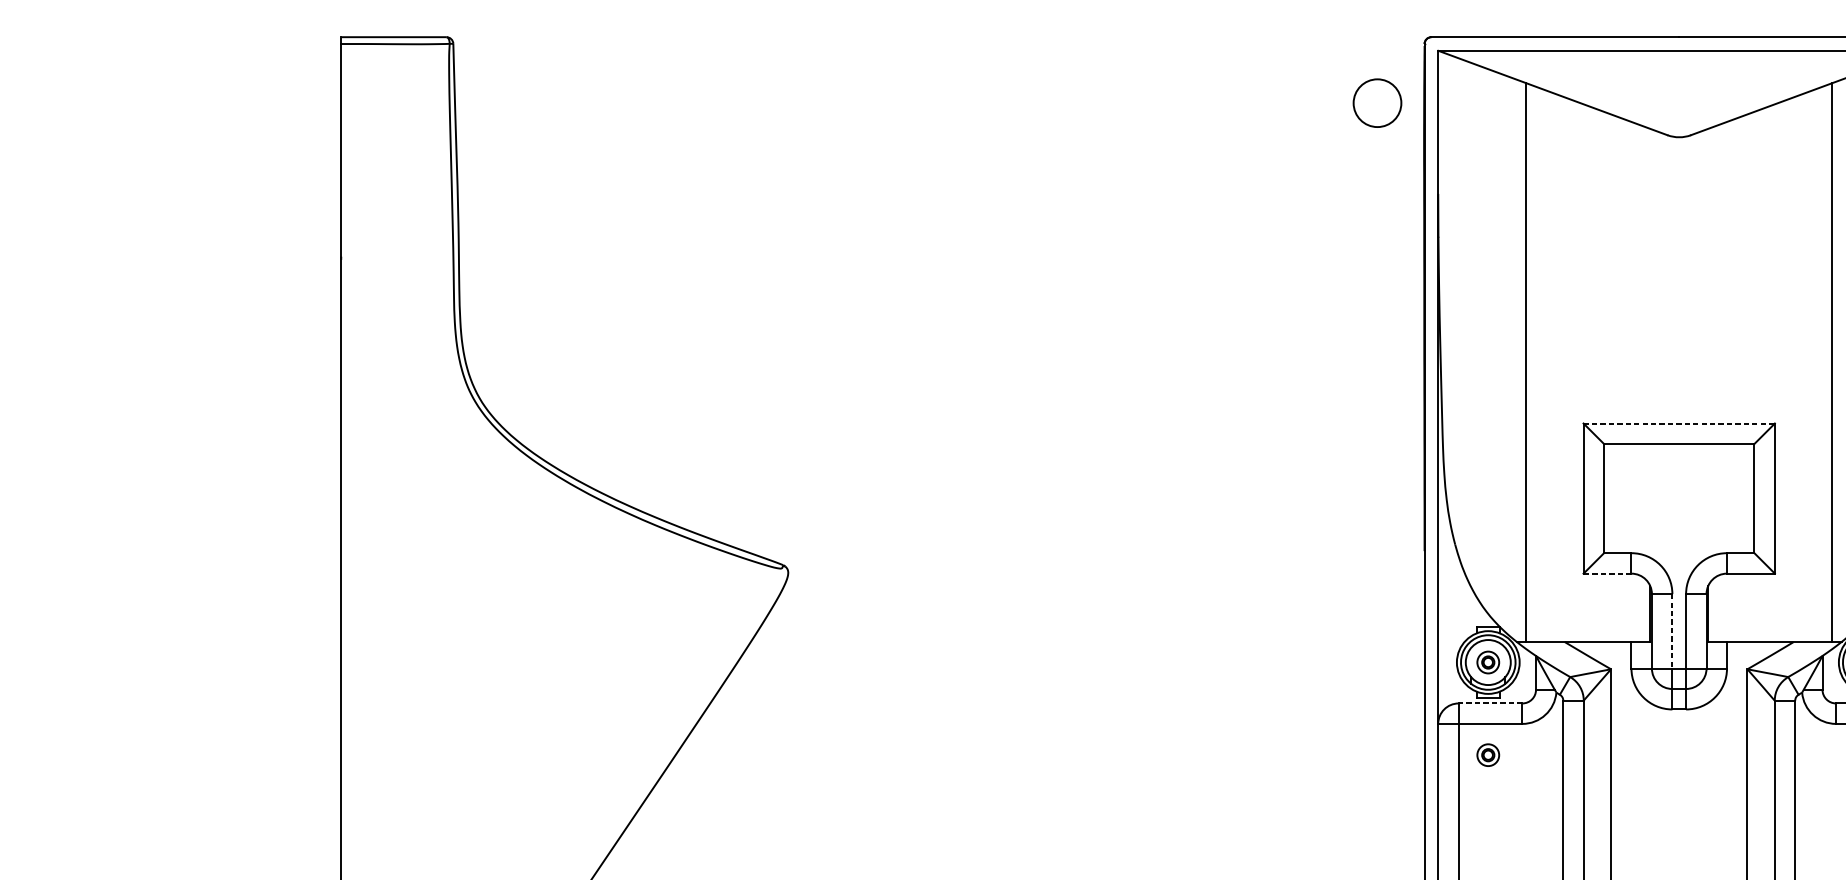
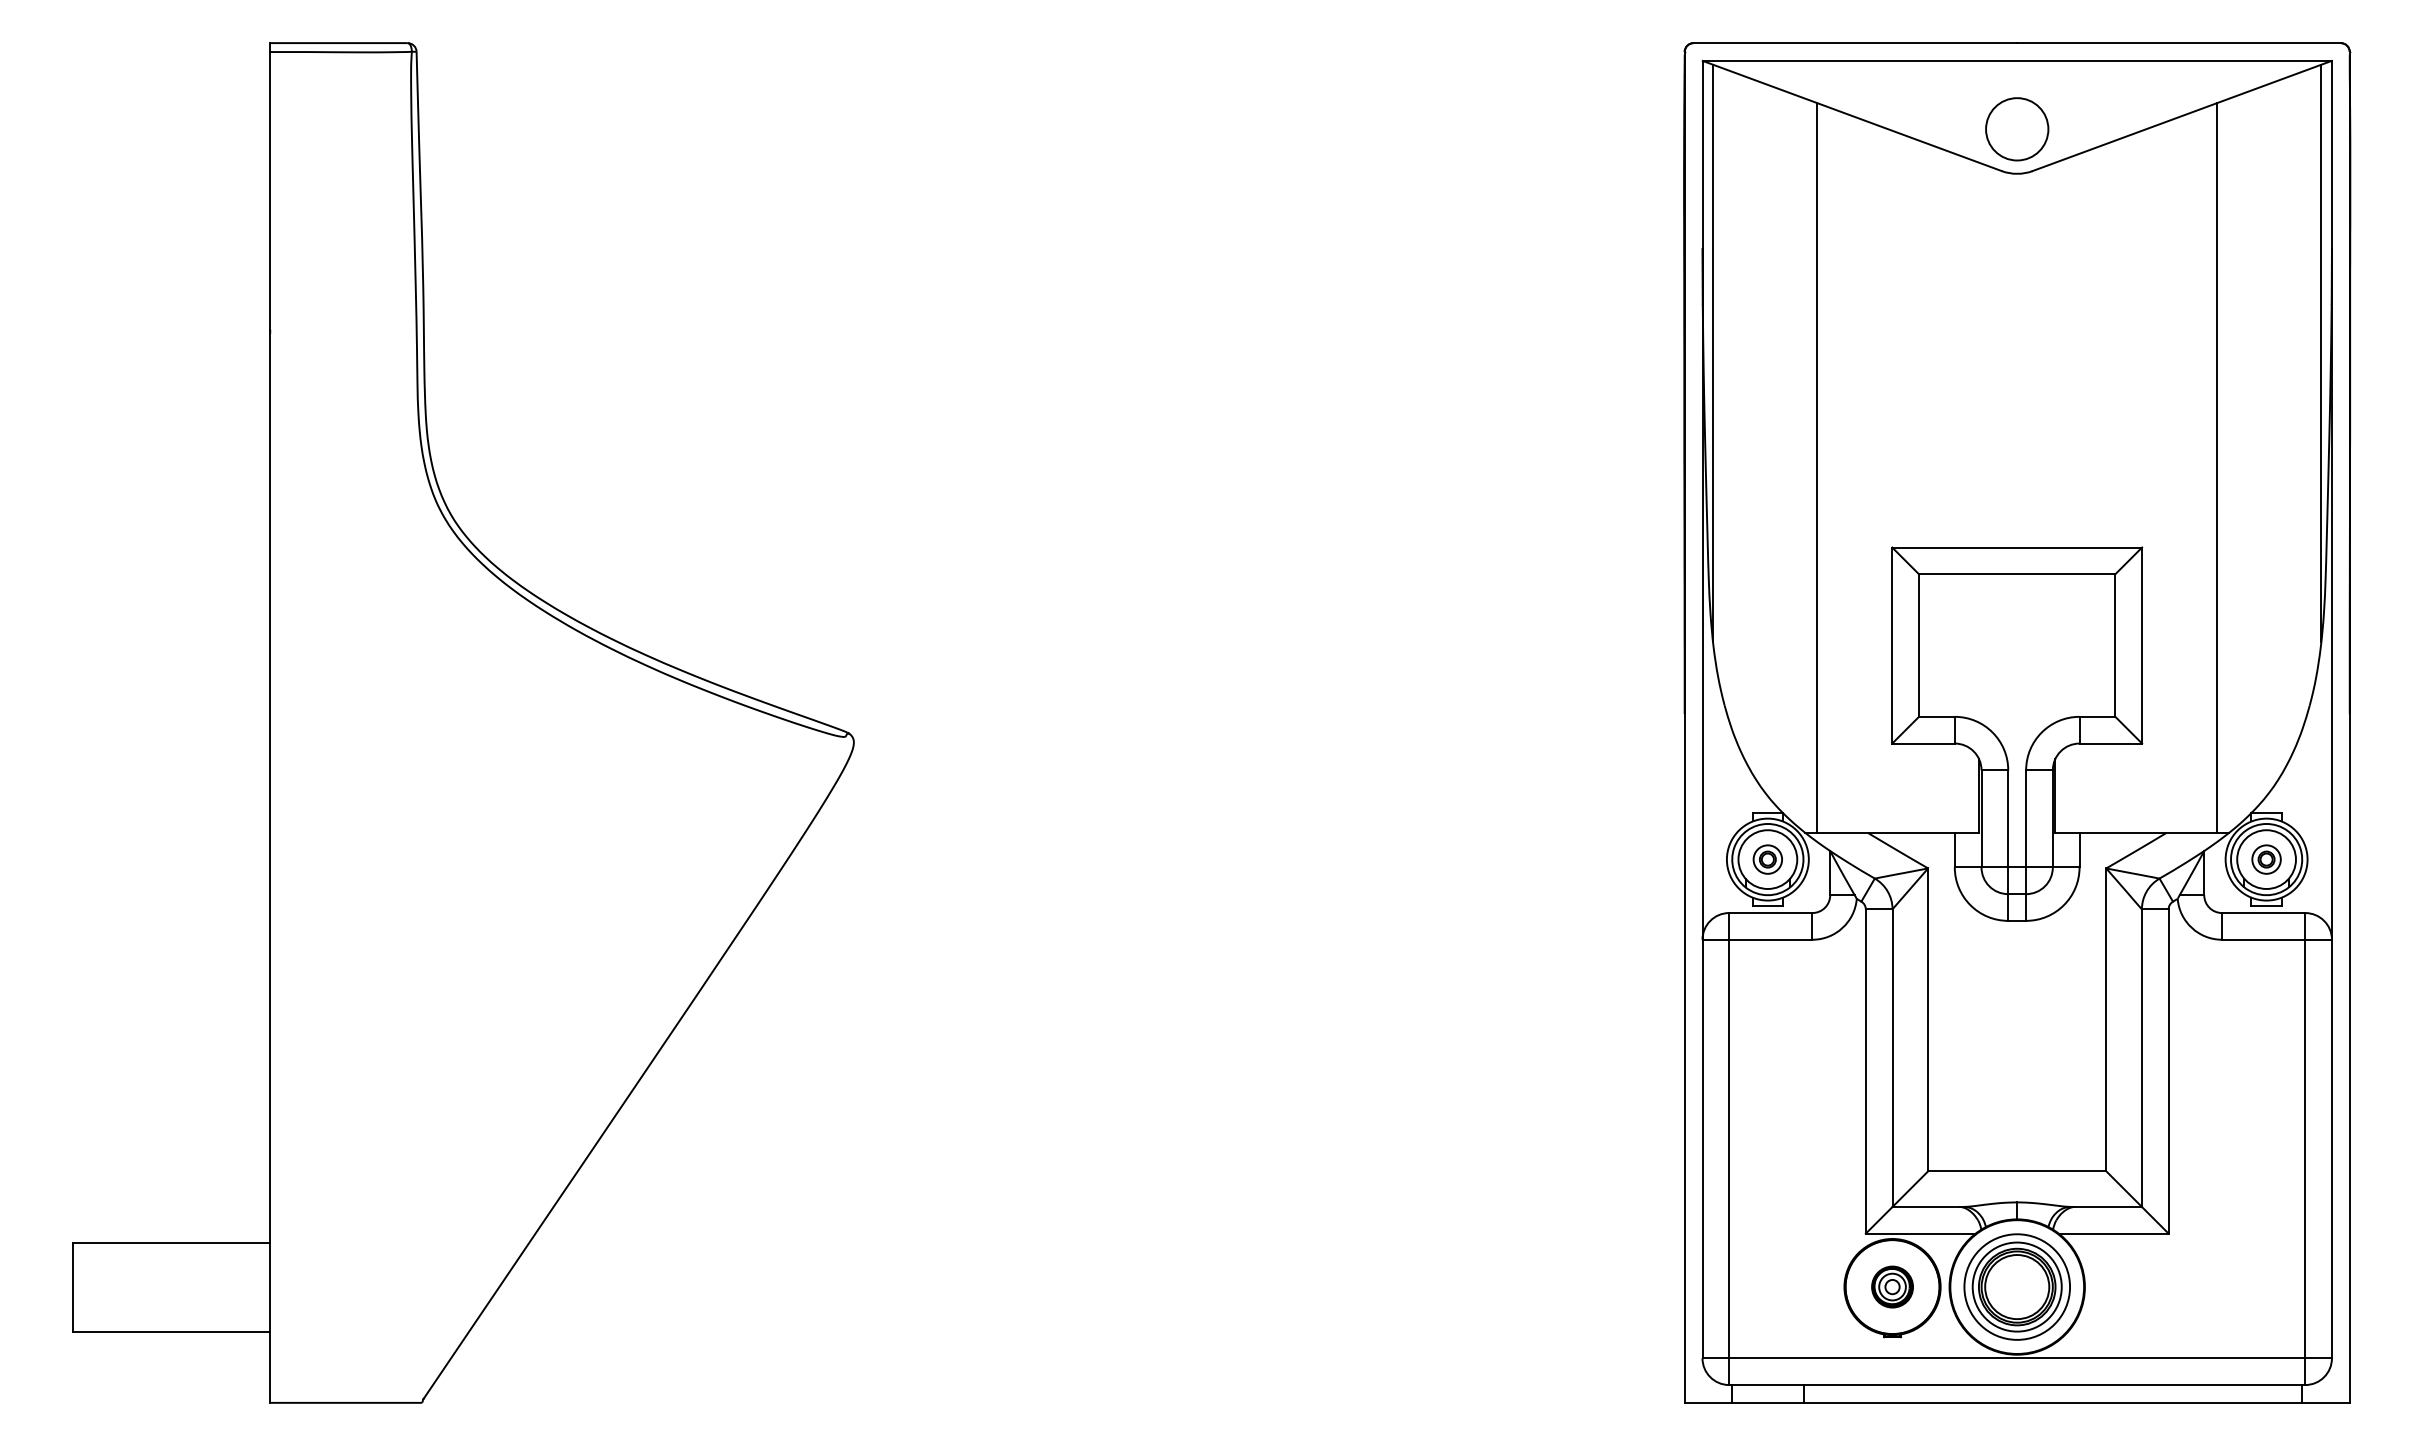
circle: (1377, 103) -> (2017, 129), moved
line: (1446, 274) -> (1713, 353), added
line: (1679, 423) -> (2017, 547), dashed -> solid
line: (1607, 573) -> (1923, 743), dashed -> solid
line: (1672, 631) -> (2008, 818), dashed -> solid
line: (1490, 703) -> (1770, 913), dashed -> solid
part: (1488, 755) -> (1767, 980), removed

